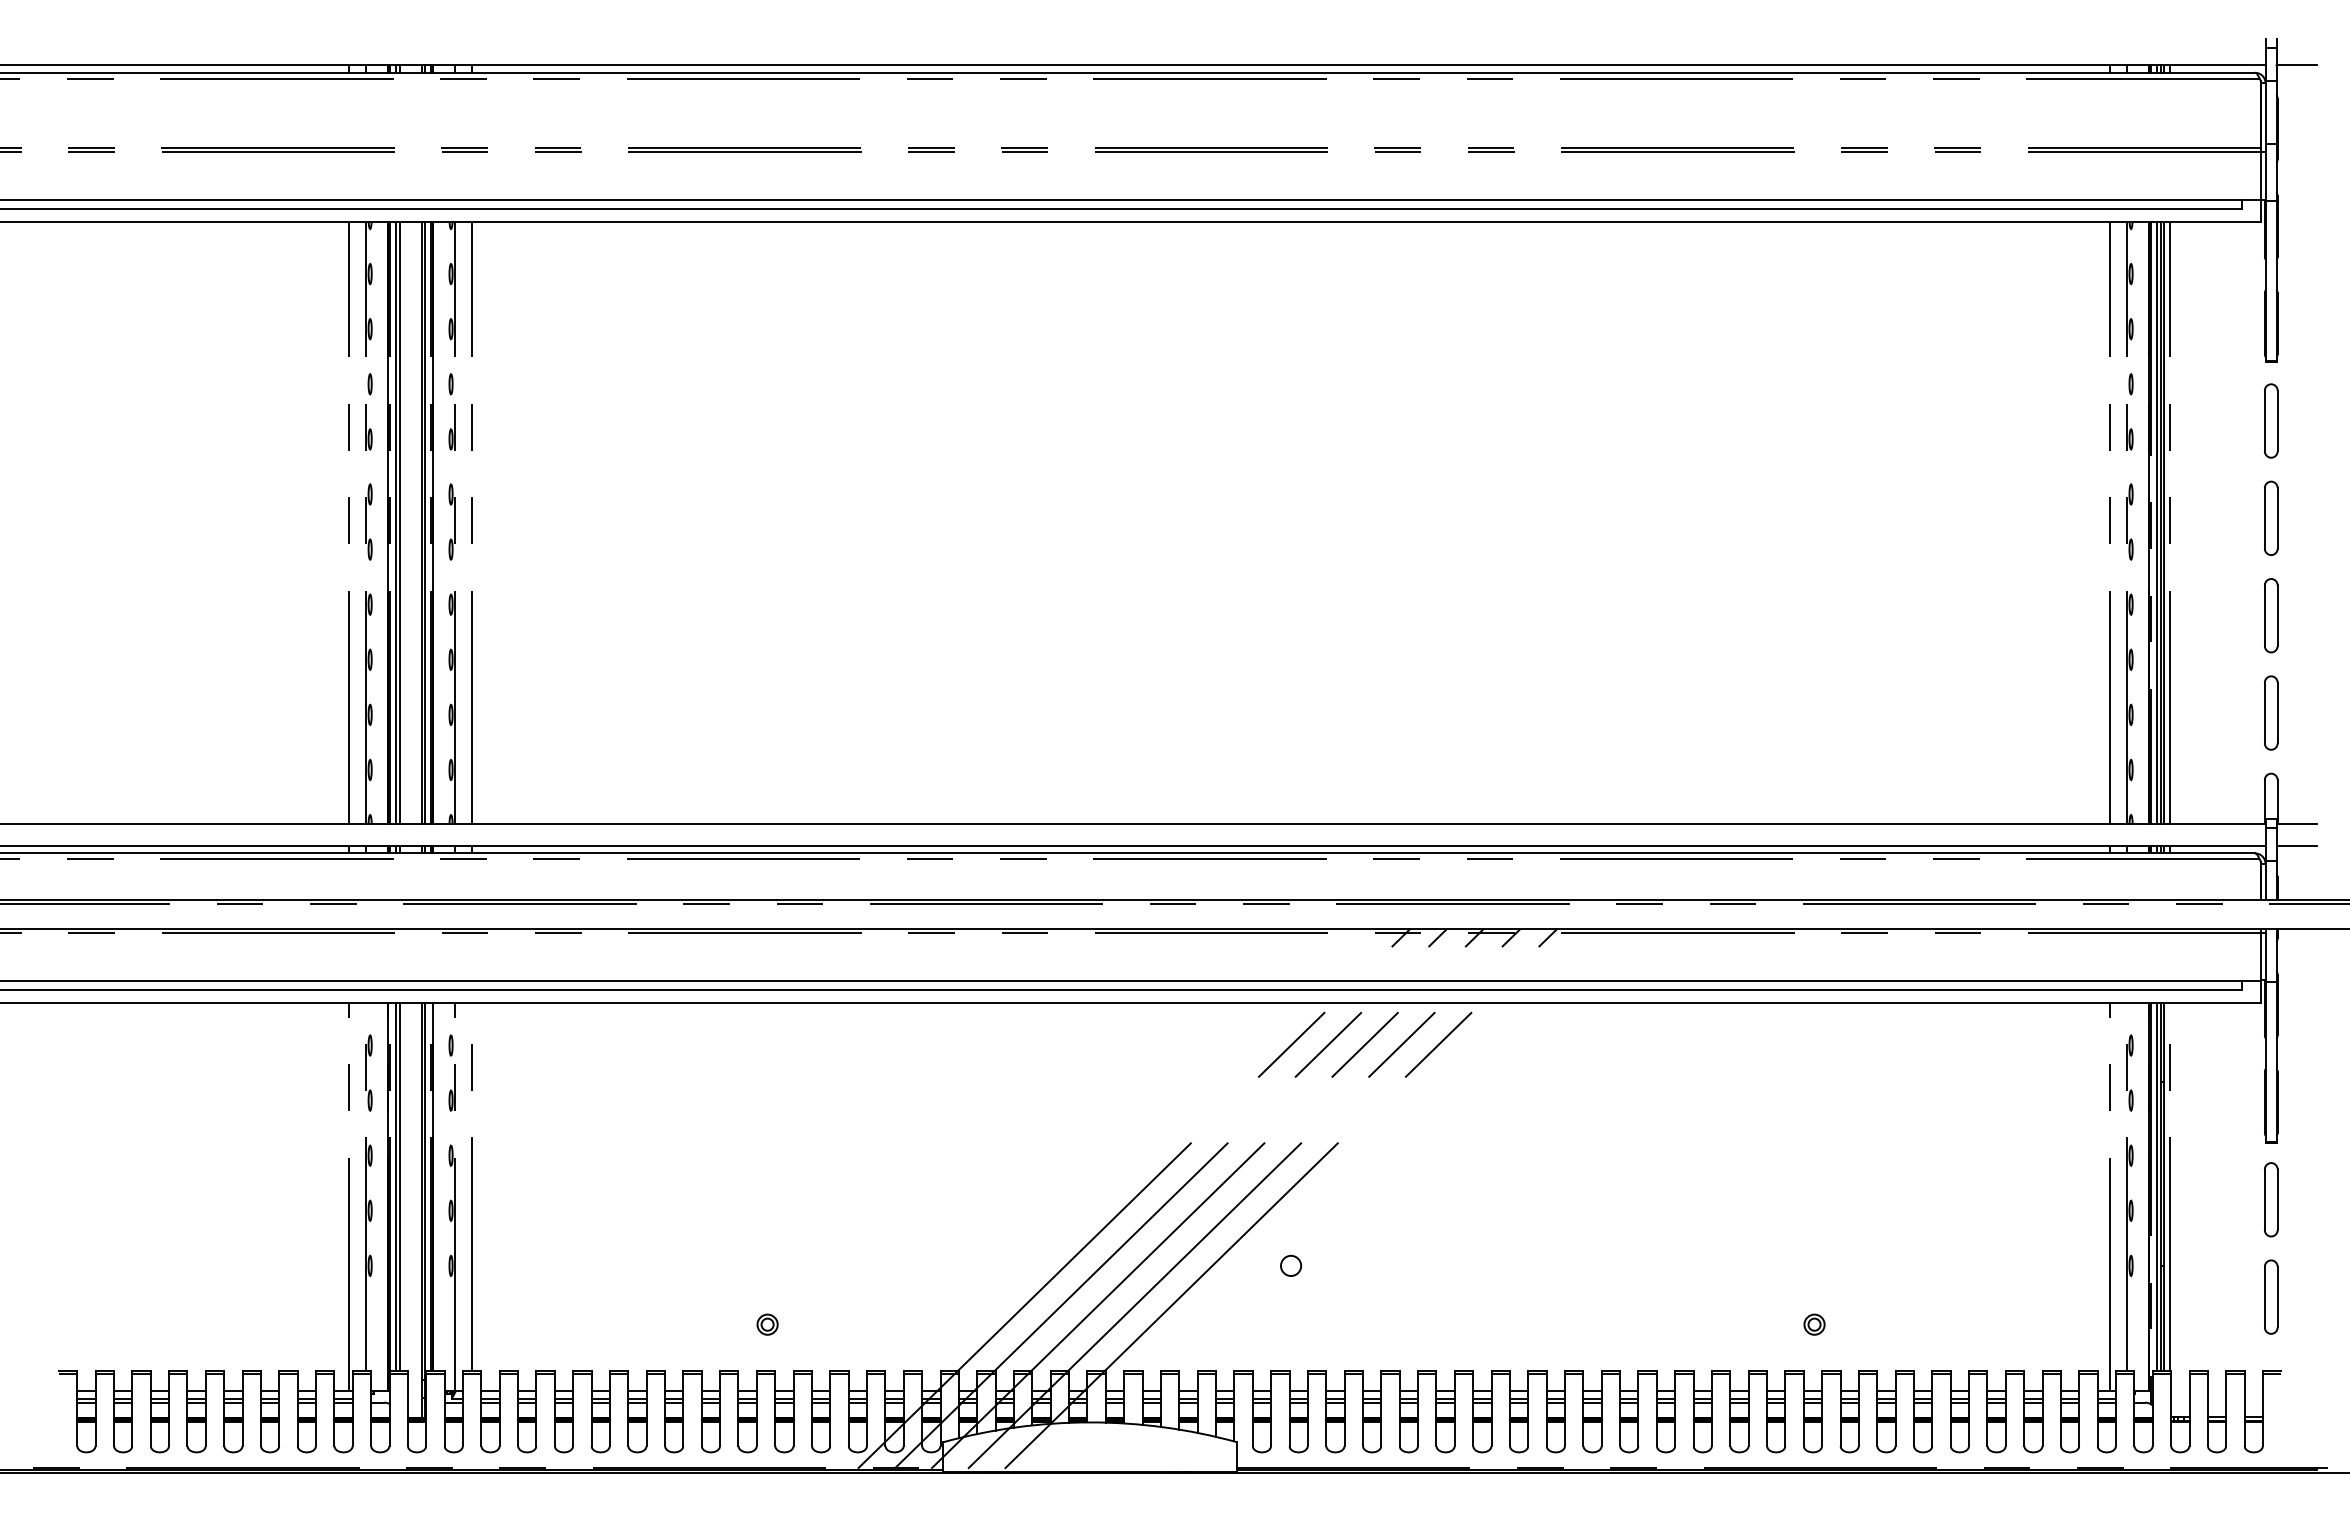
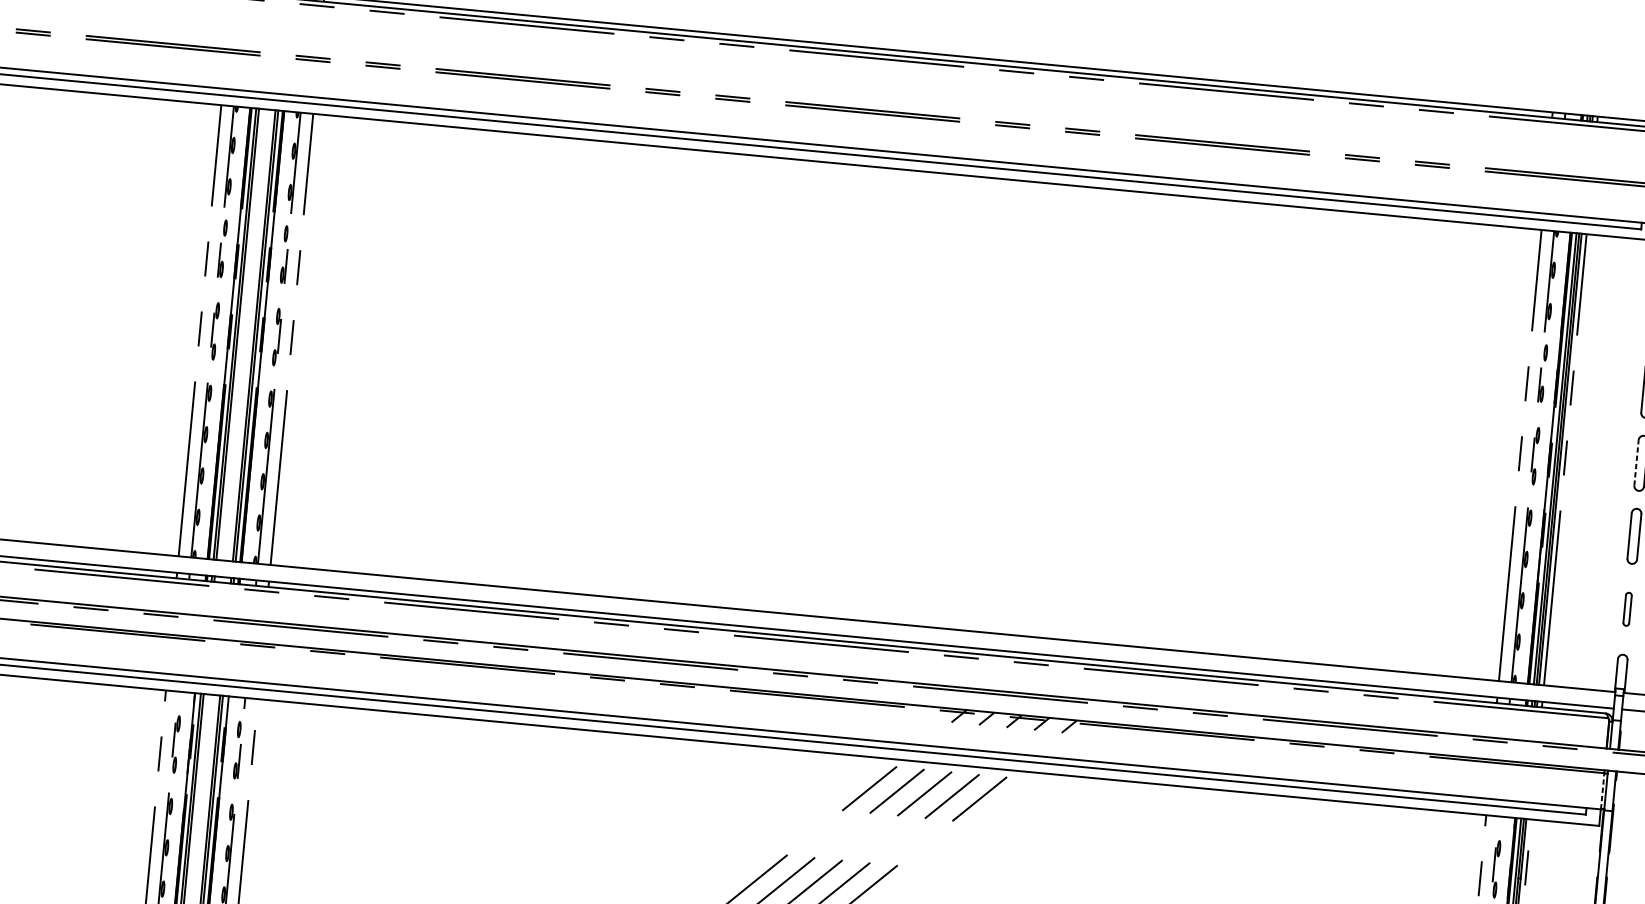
line: (2264, 517) -> (1636, 462), solid -> dashed
part: (2271, 712) -> (1627, 608), size x0.6
line: (2261, 956) -> (1602, 791), solid -> dashed

